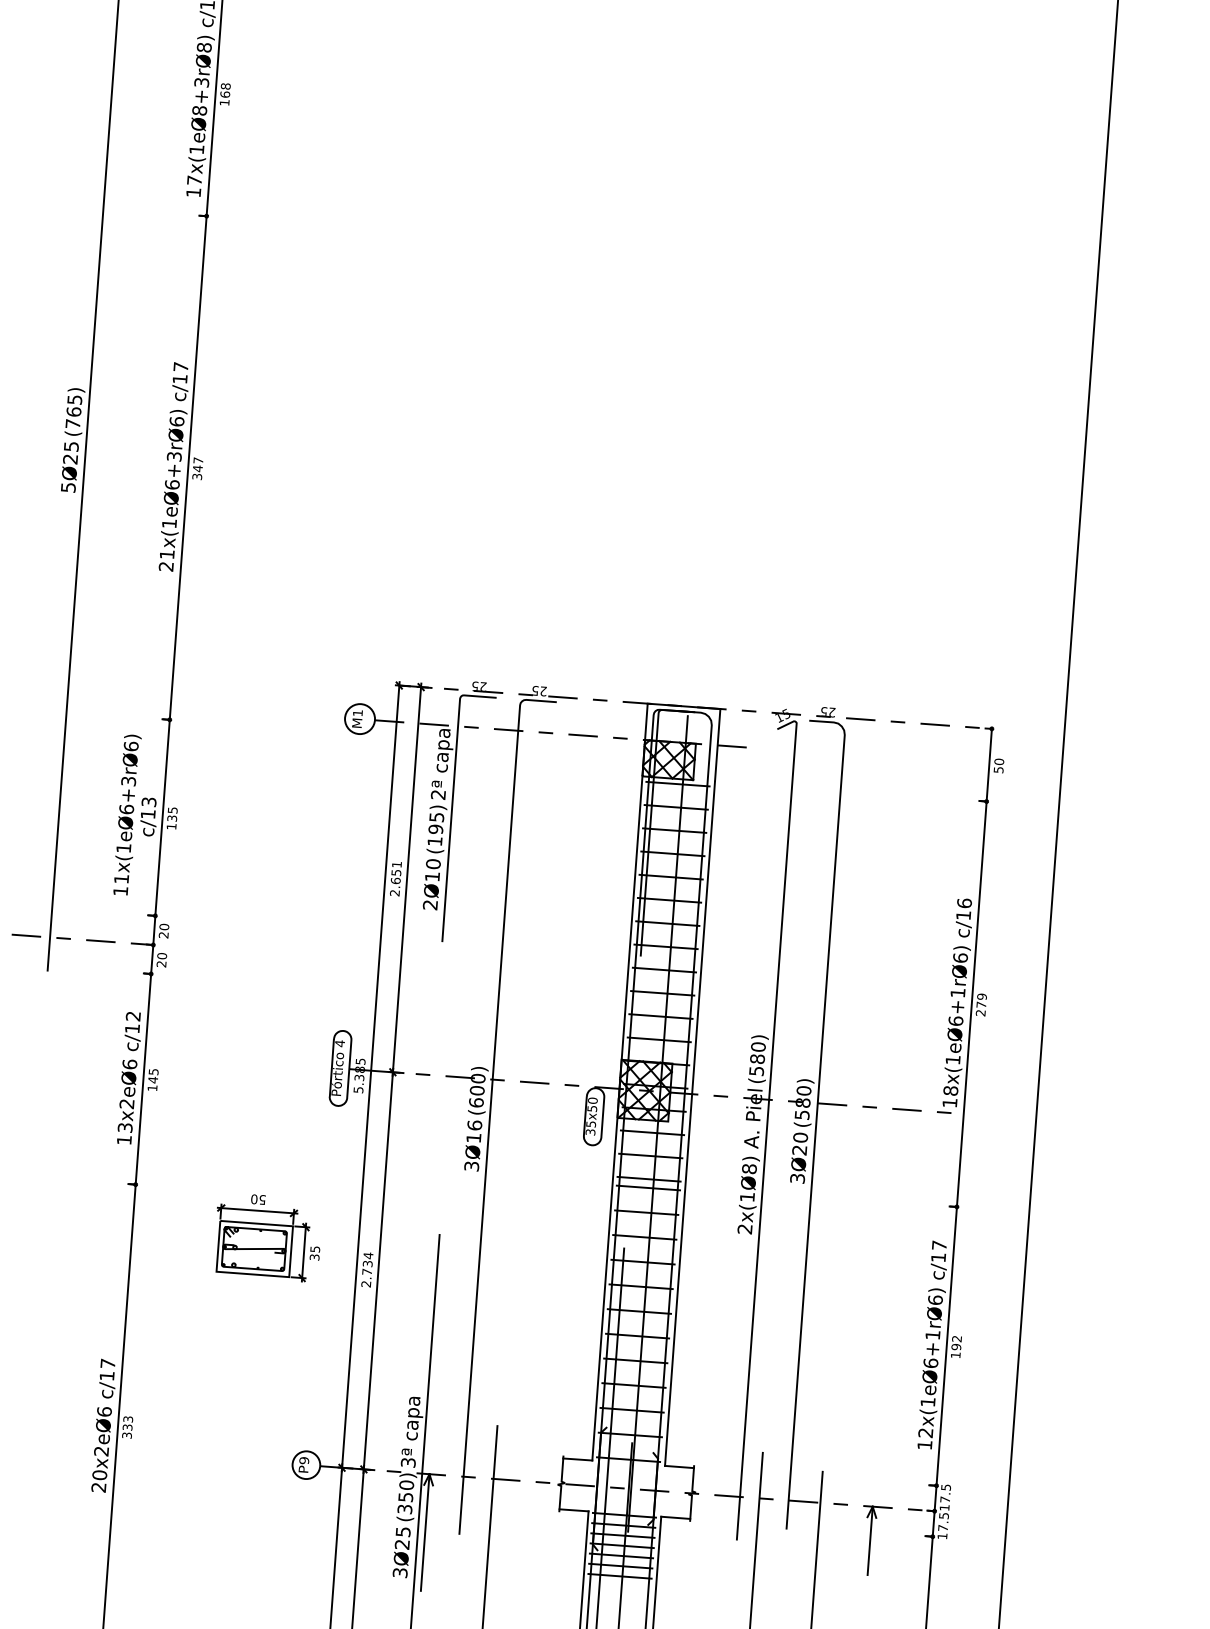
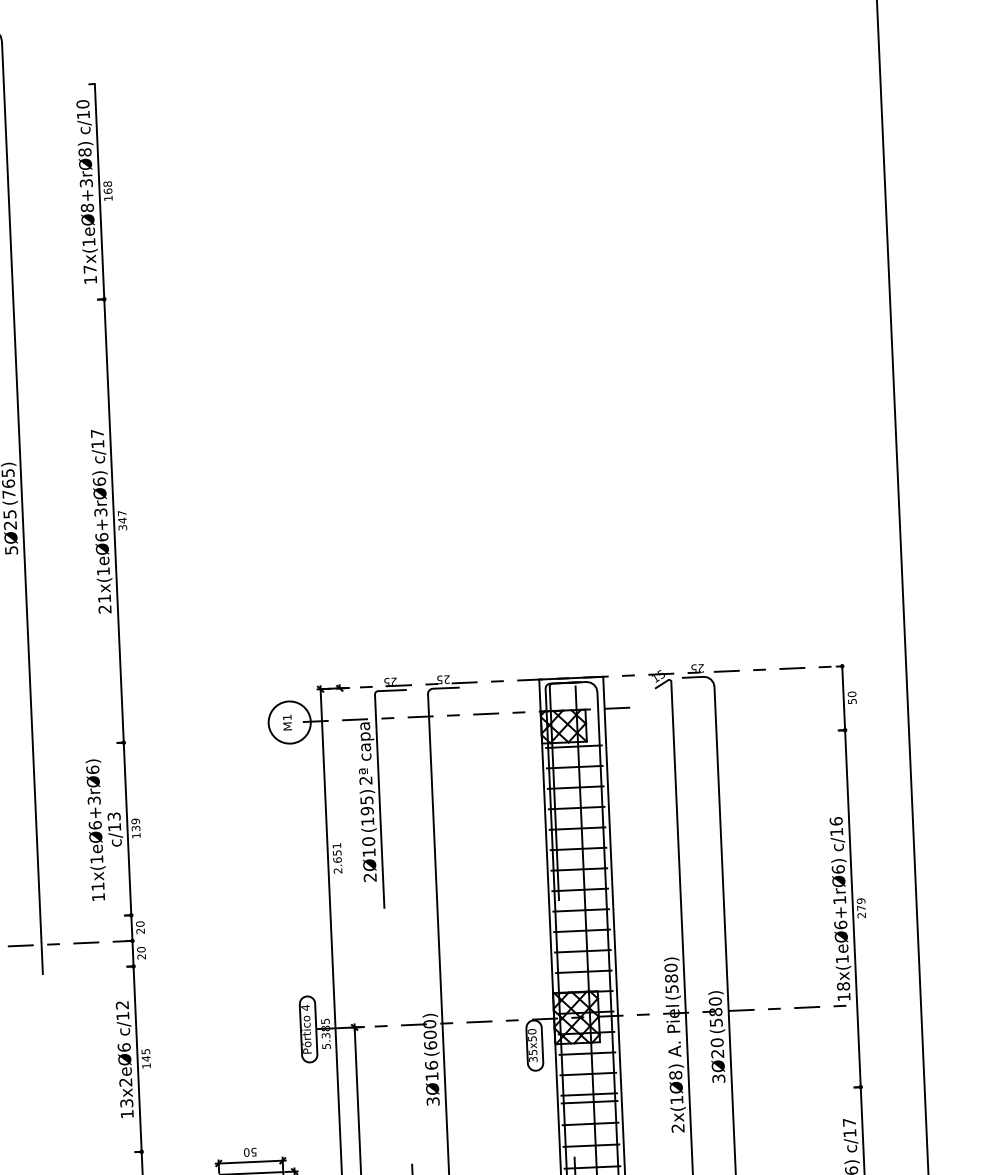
circle: (360, 719) -> (290, 722), size x1.6
text: (172, 810) -> (135, 821), 135 -> 139
line: (406, 879) -> (346, 857), removed

